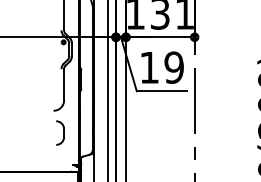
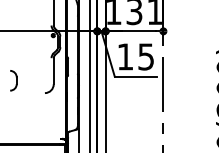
text: (173, 67) -> (145, 56), 19 -> 15
part: (60, 132) -> (13, 80), moved

